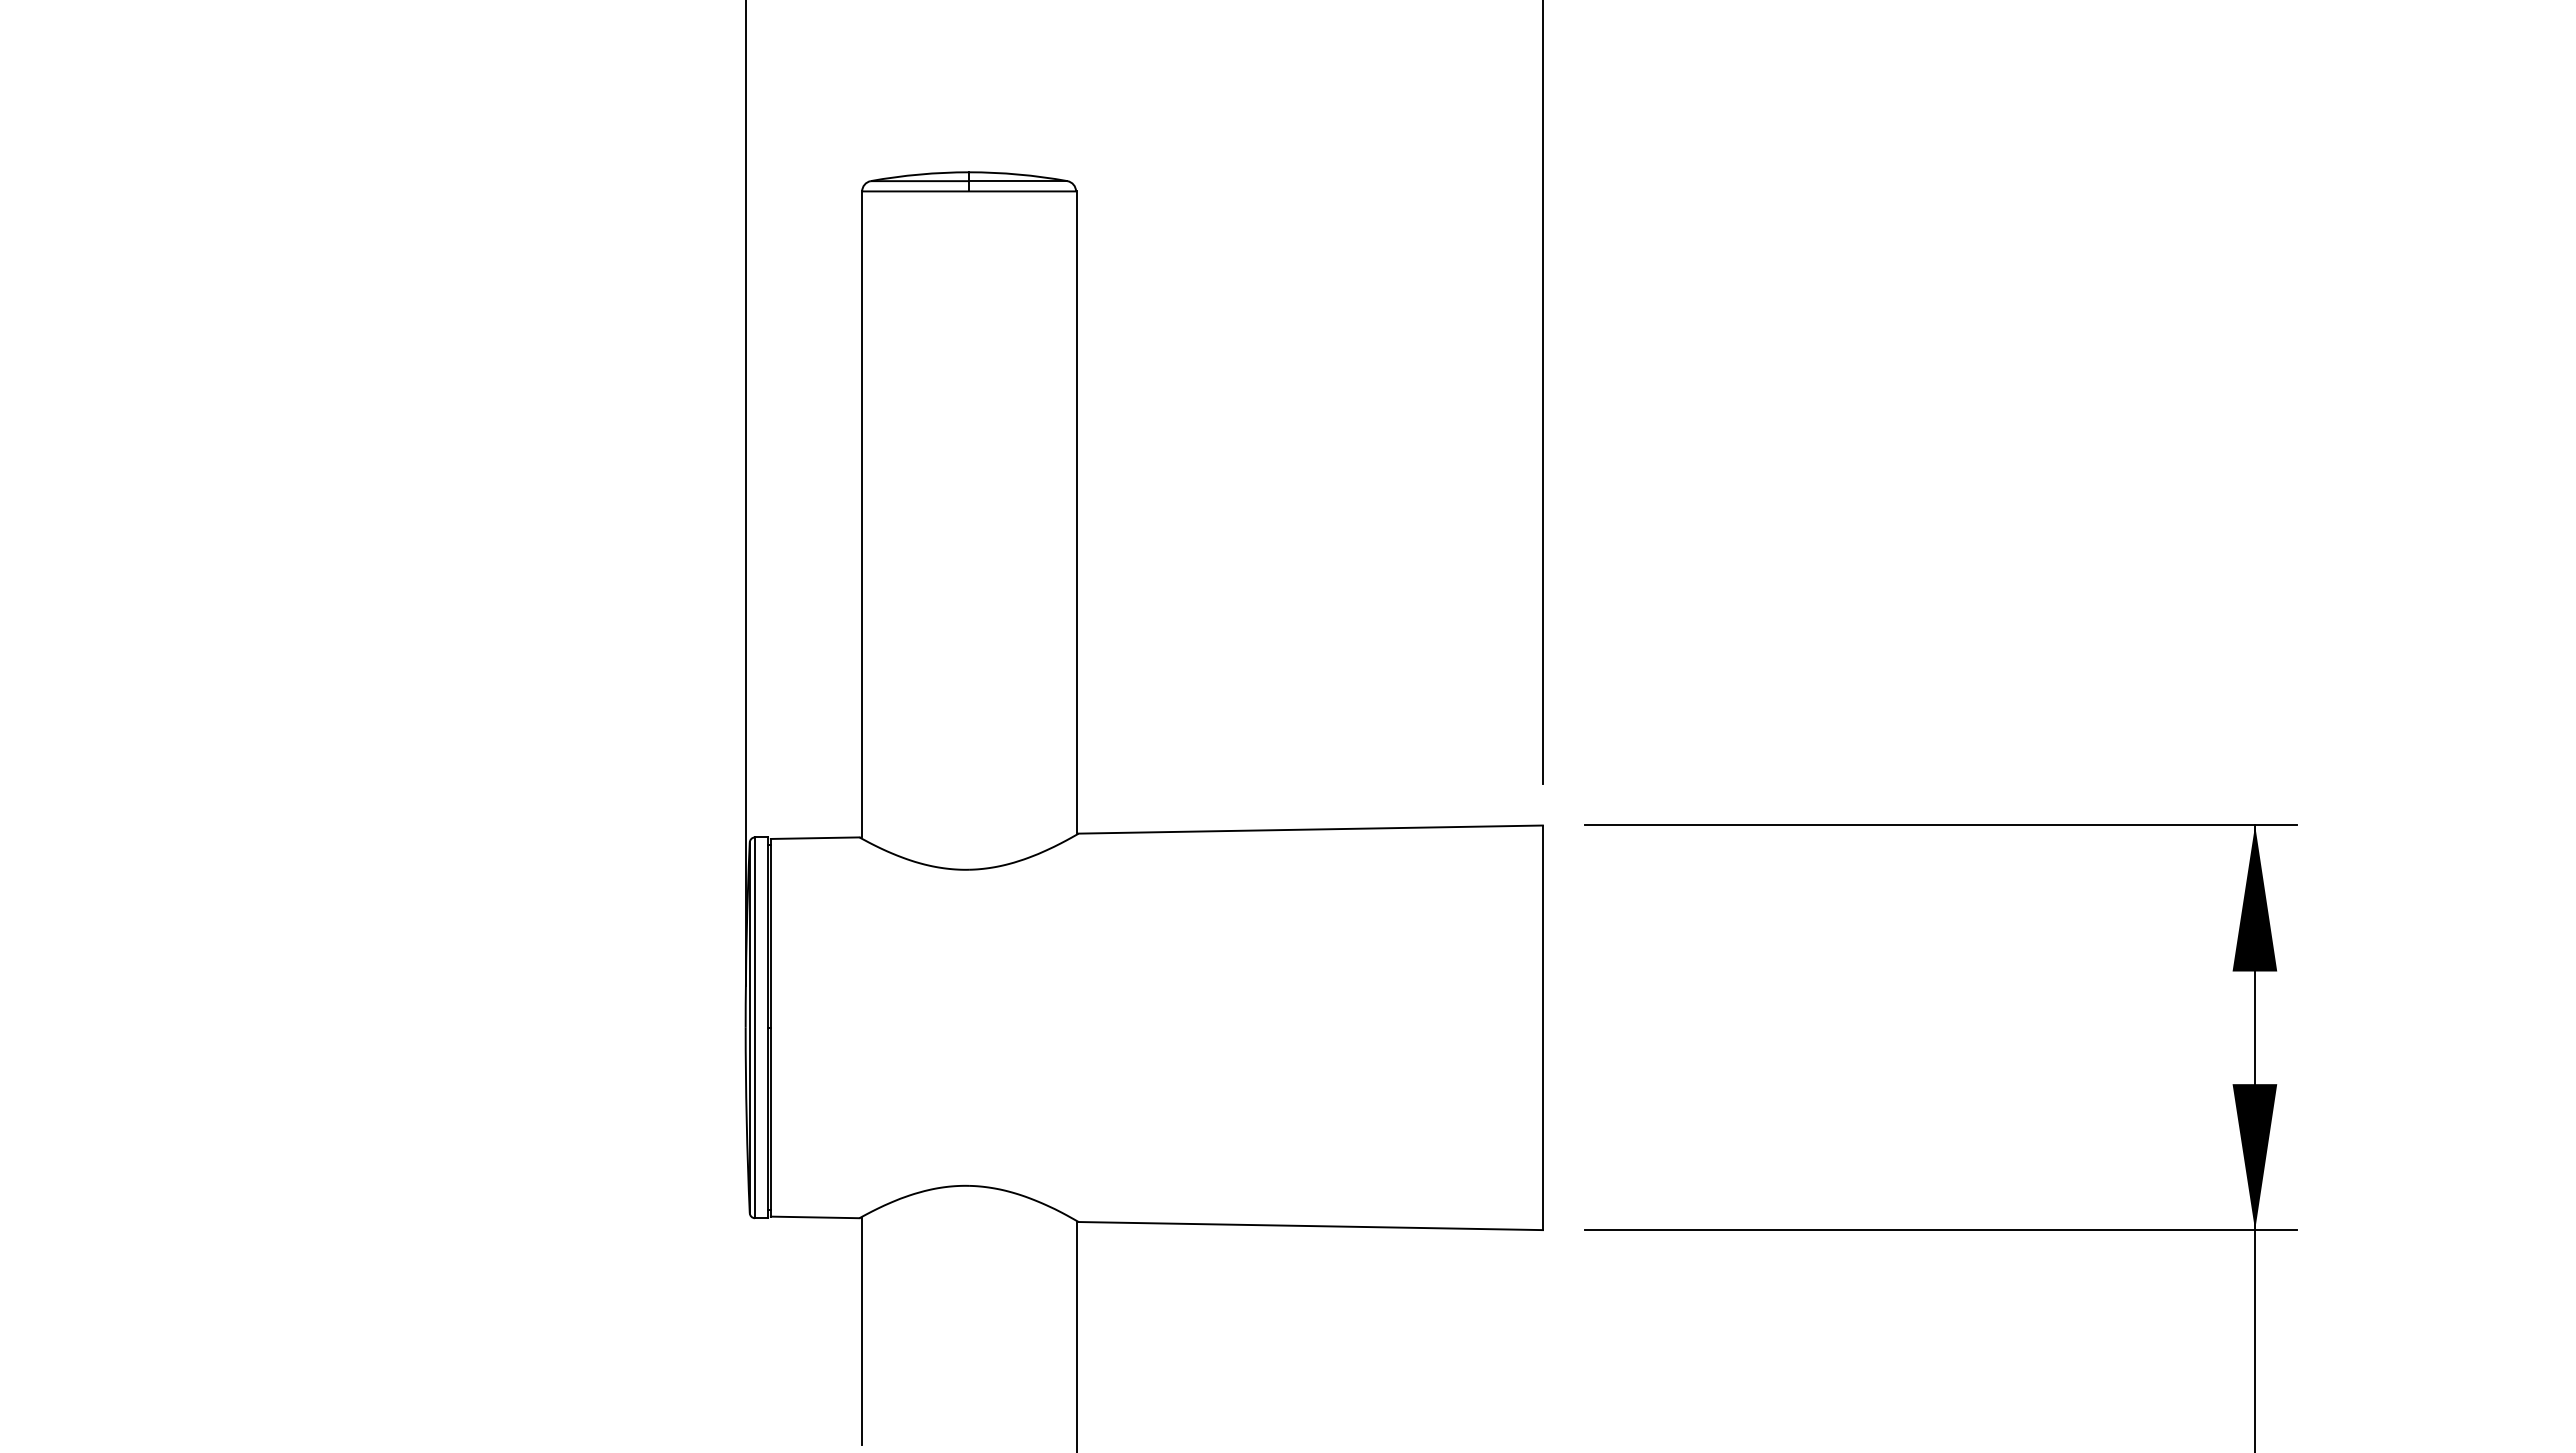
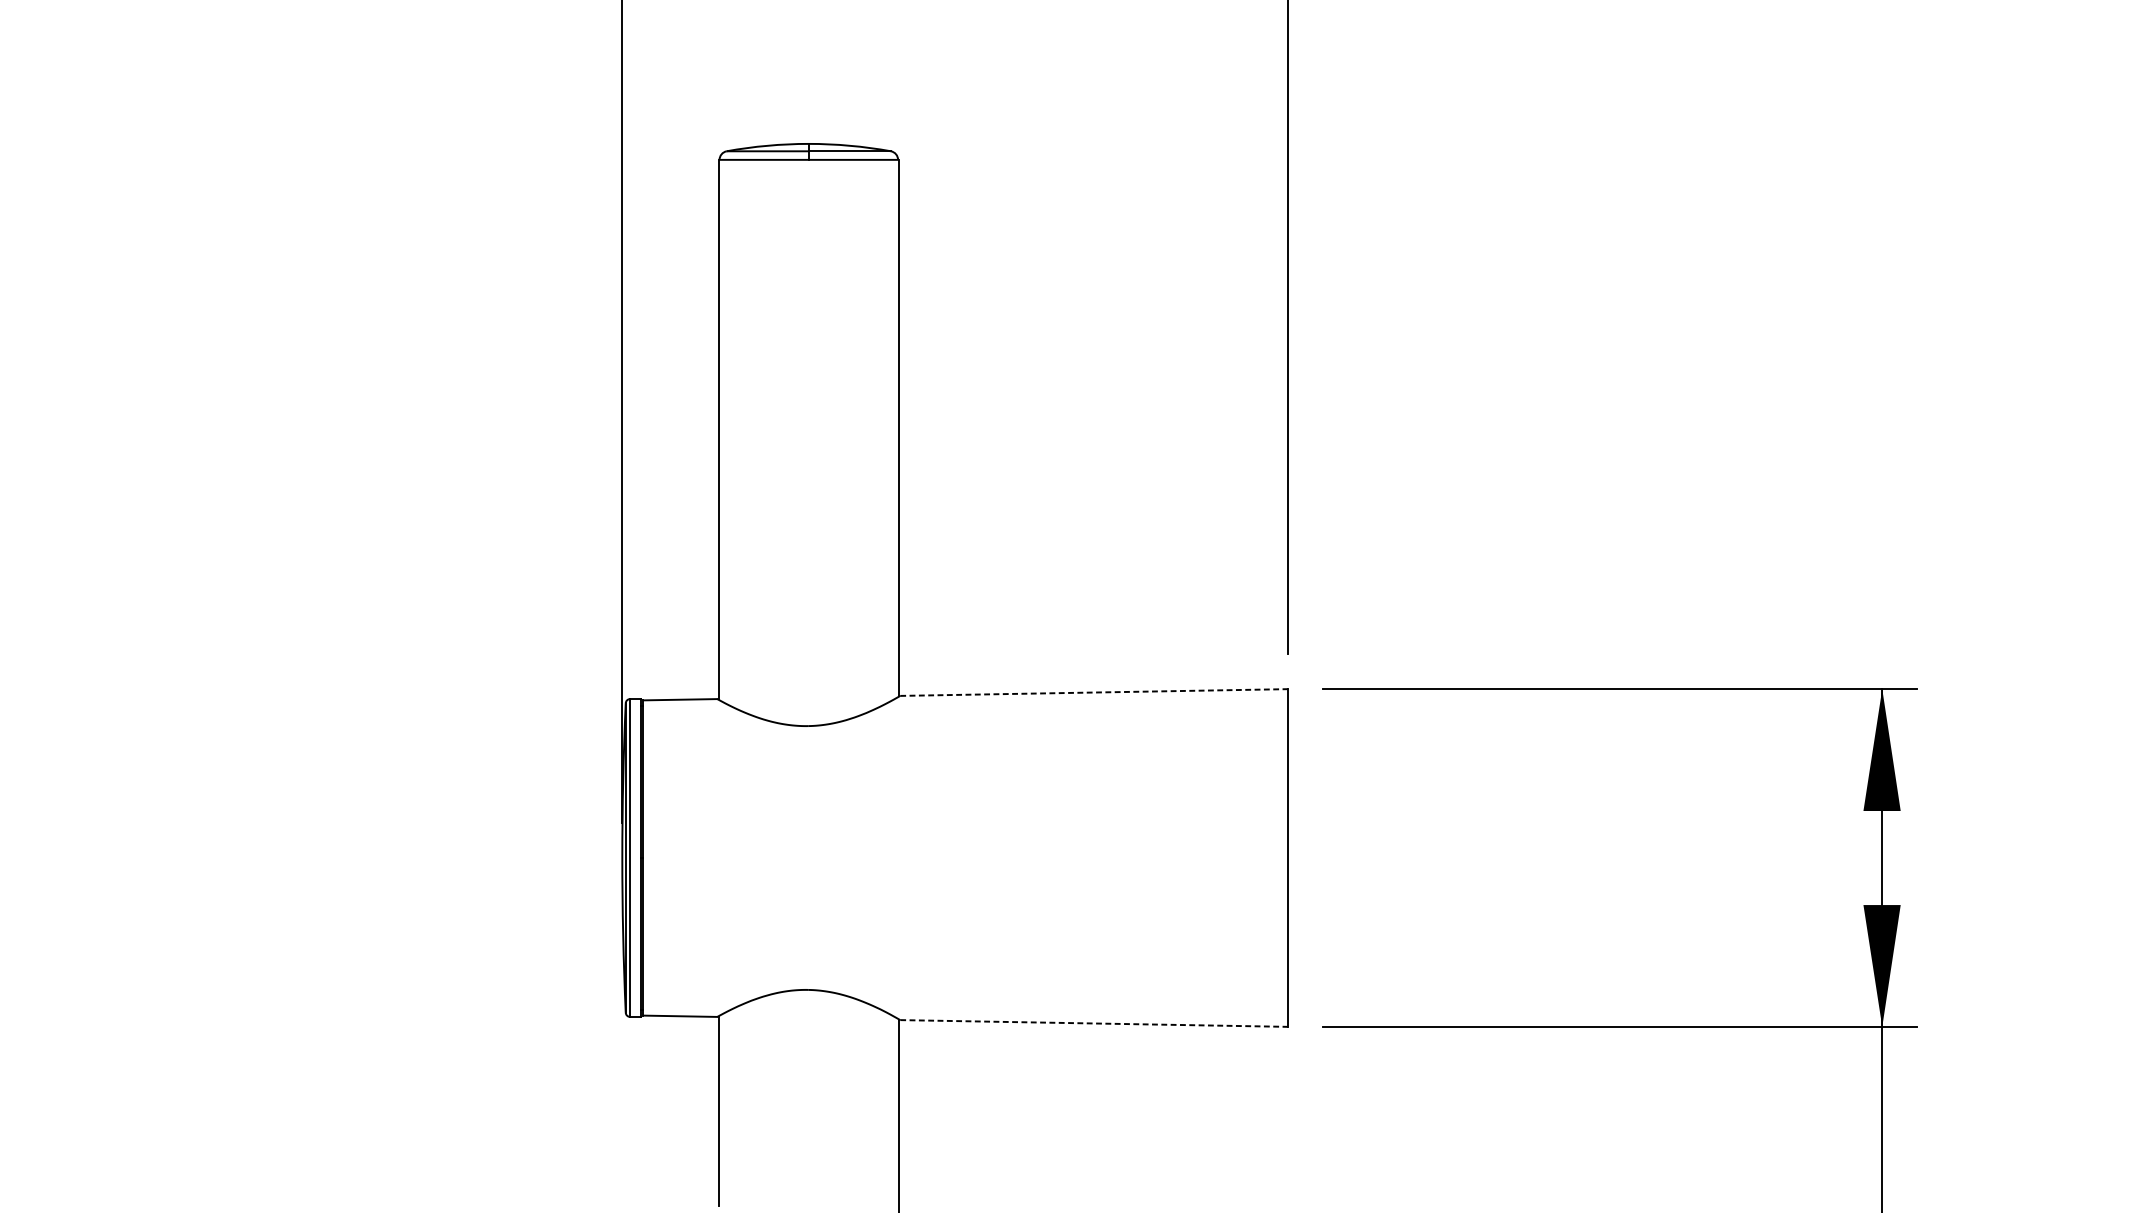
line: (1311, 829) -> (1094, 692), solid -> dashed
line: (1311, 1226) -> (1094, 1023), solid -> dashed

